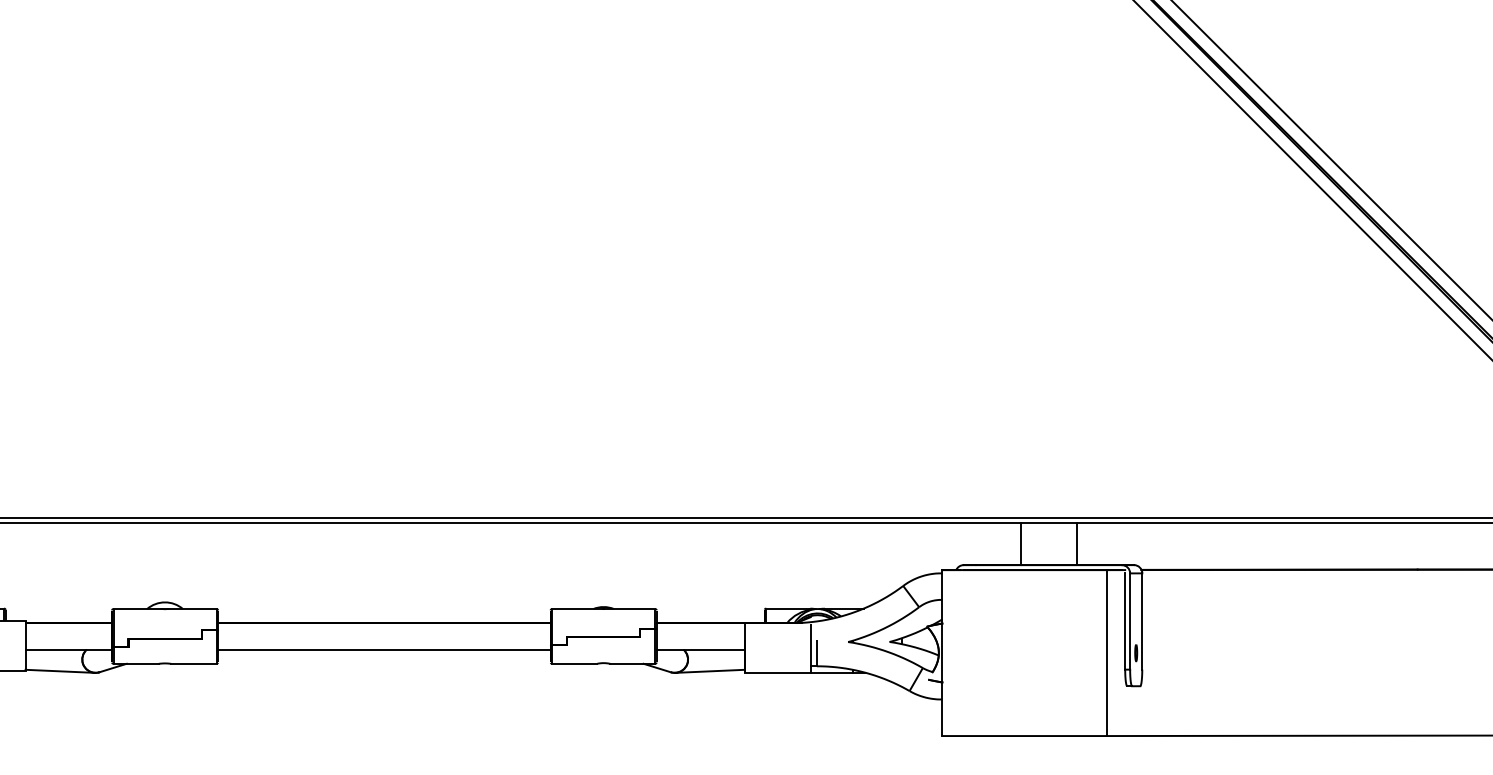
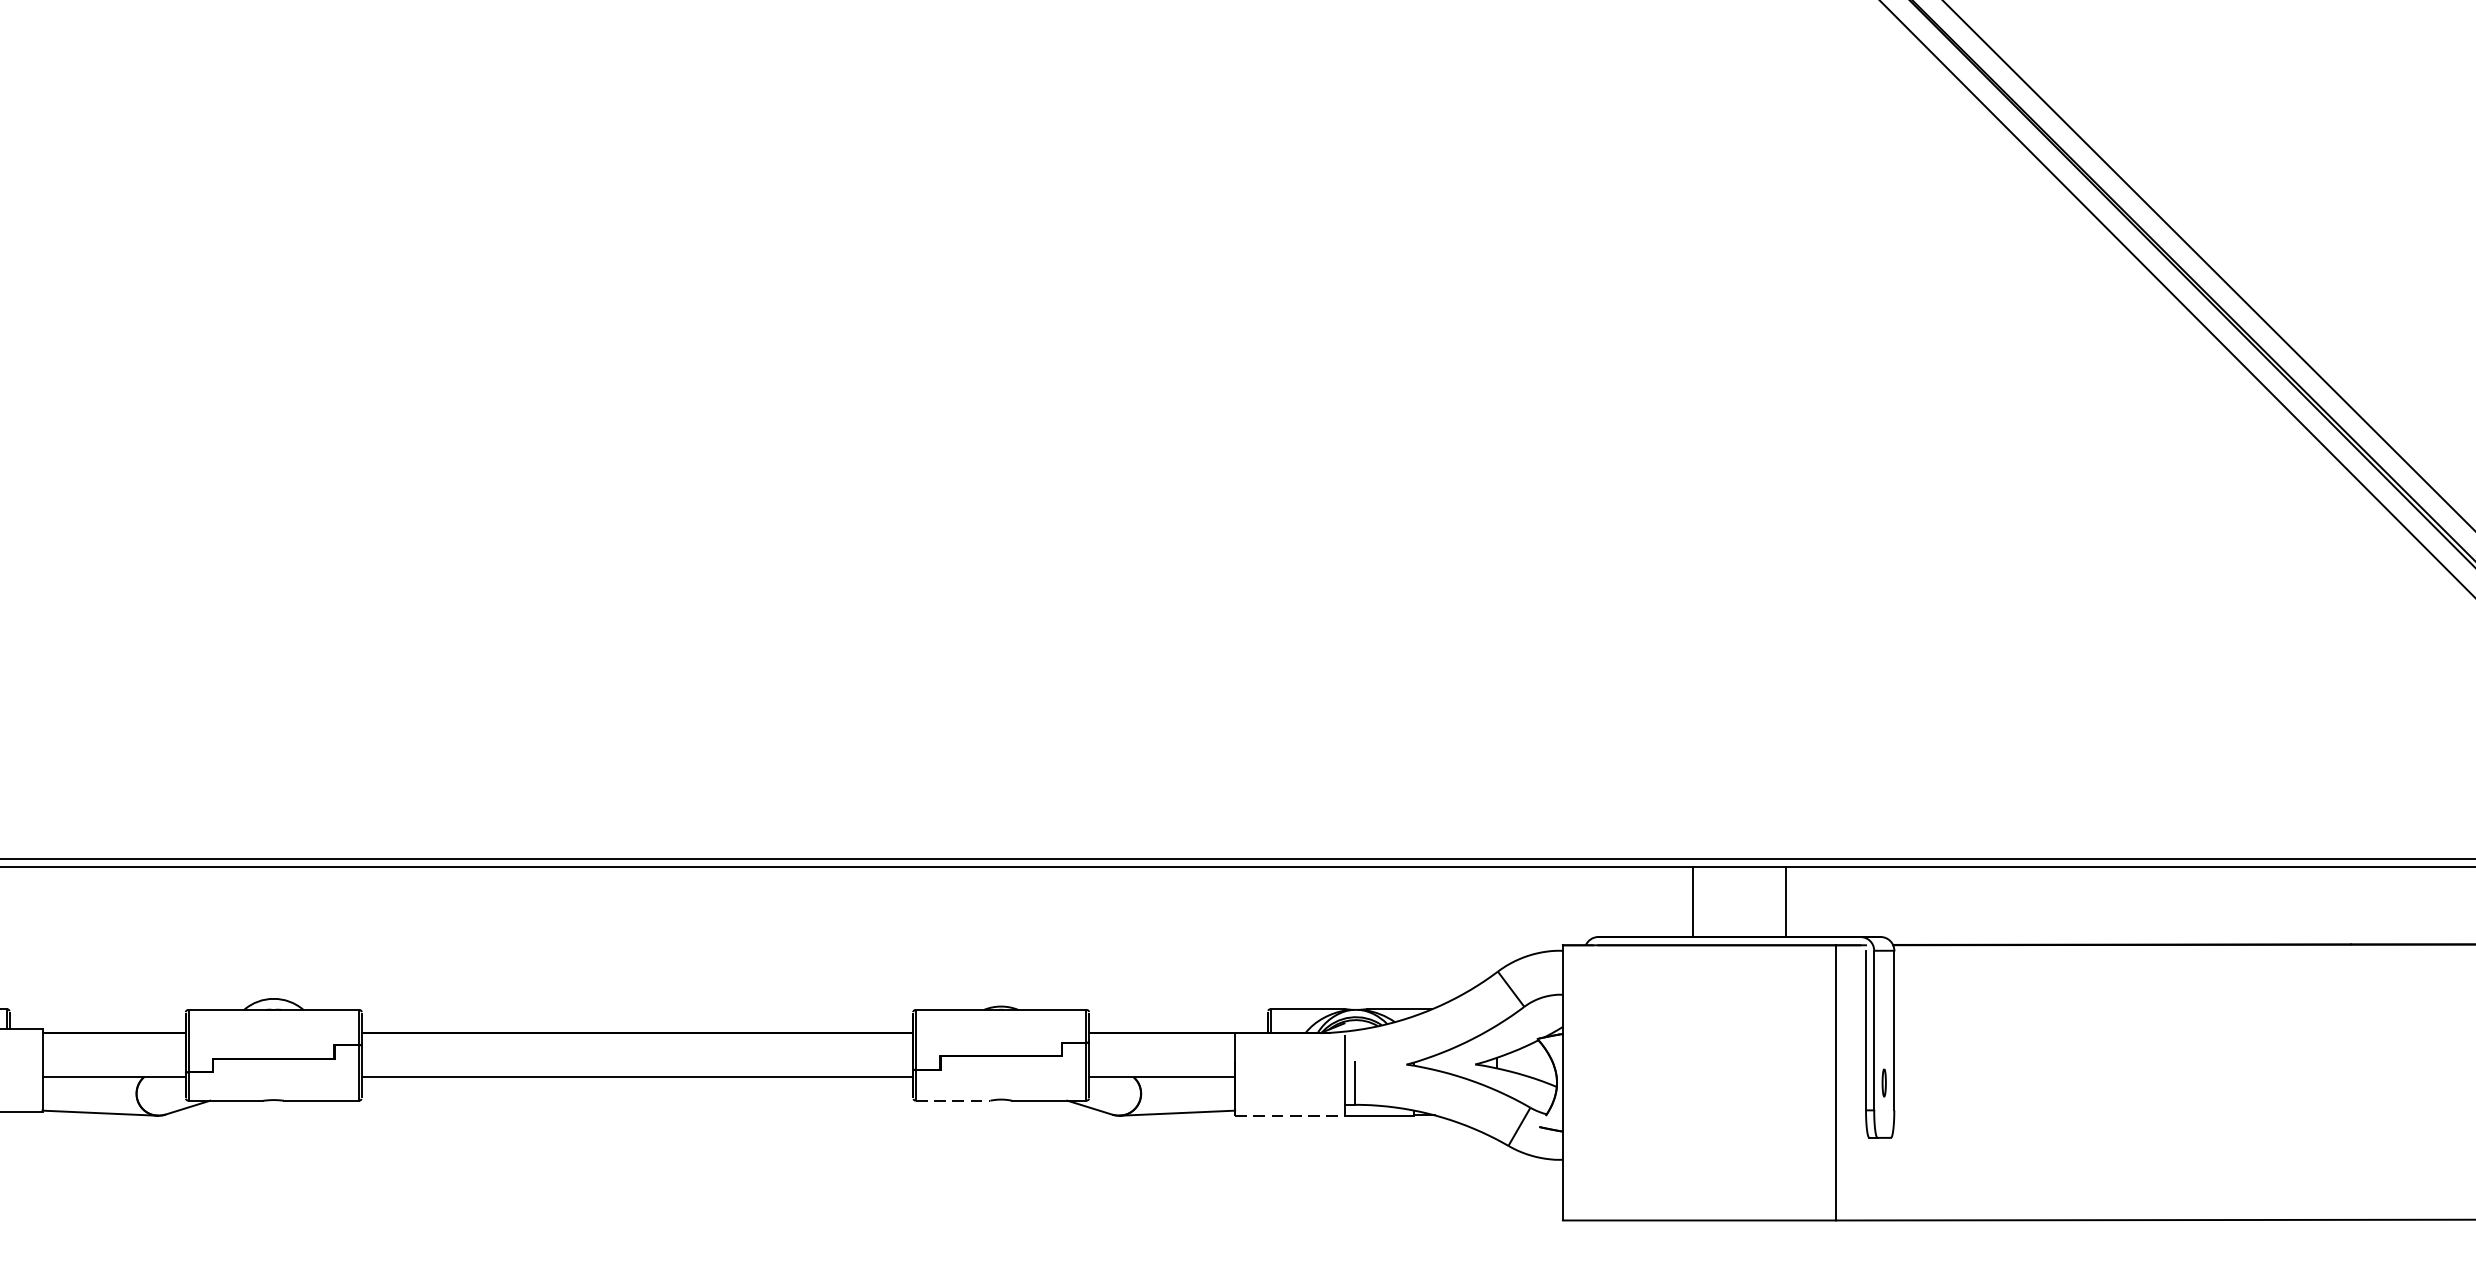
line: (575, 663) -> (954, 1100), solid -> dashed
line: (778, 672) -> (1291, 1115), solid -> dashed

